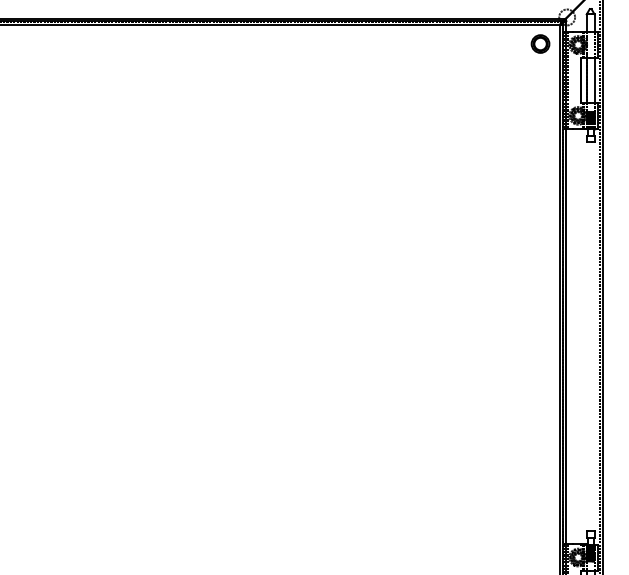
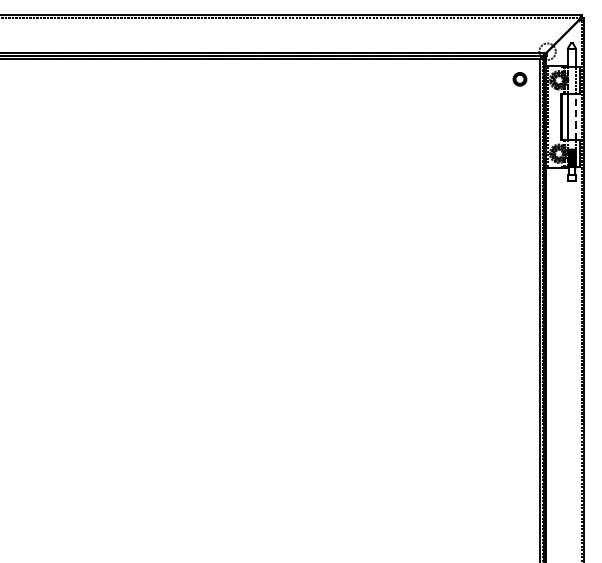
part: (540, 43) -> (519, 78), size x0.7
line: (594, 79) -> (575, 116), solid -> dashed

